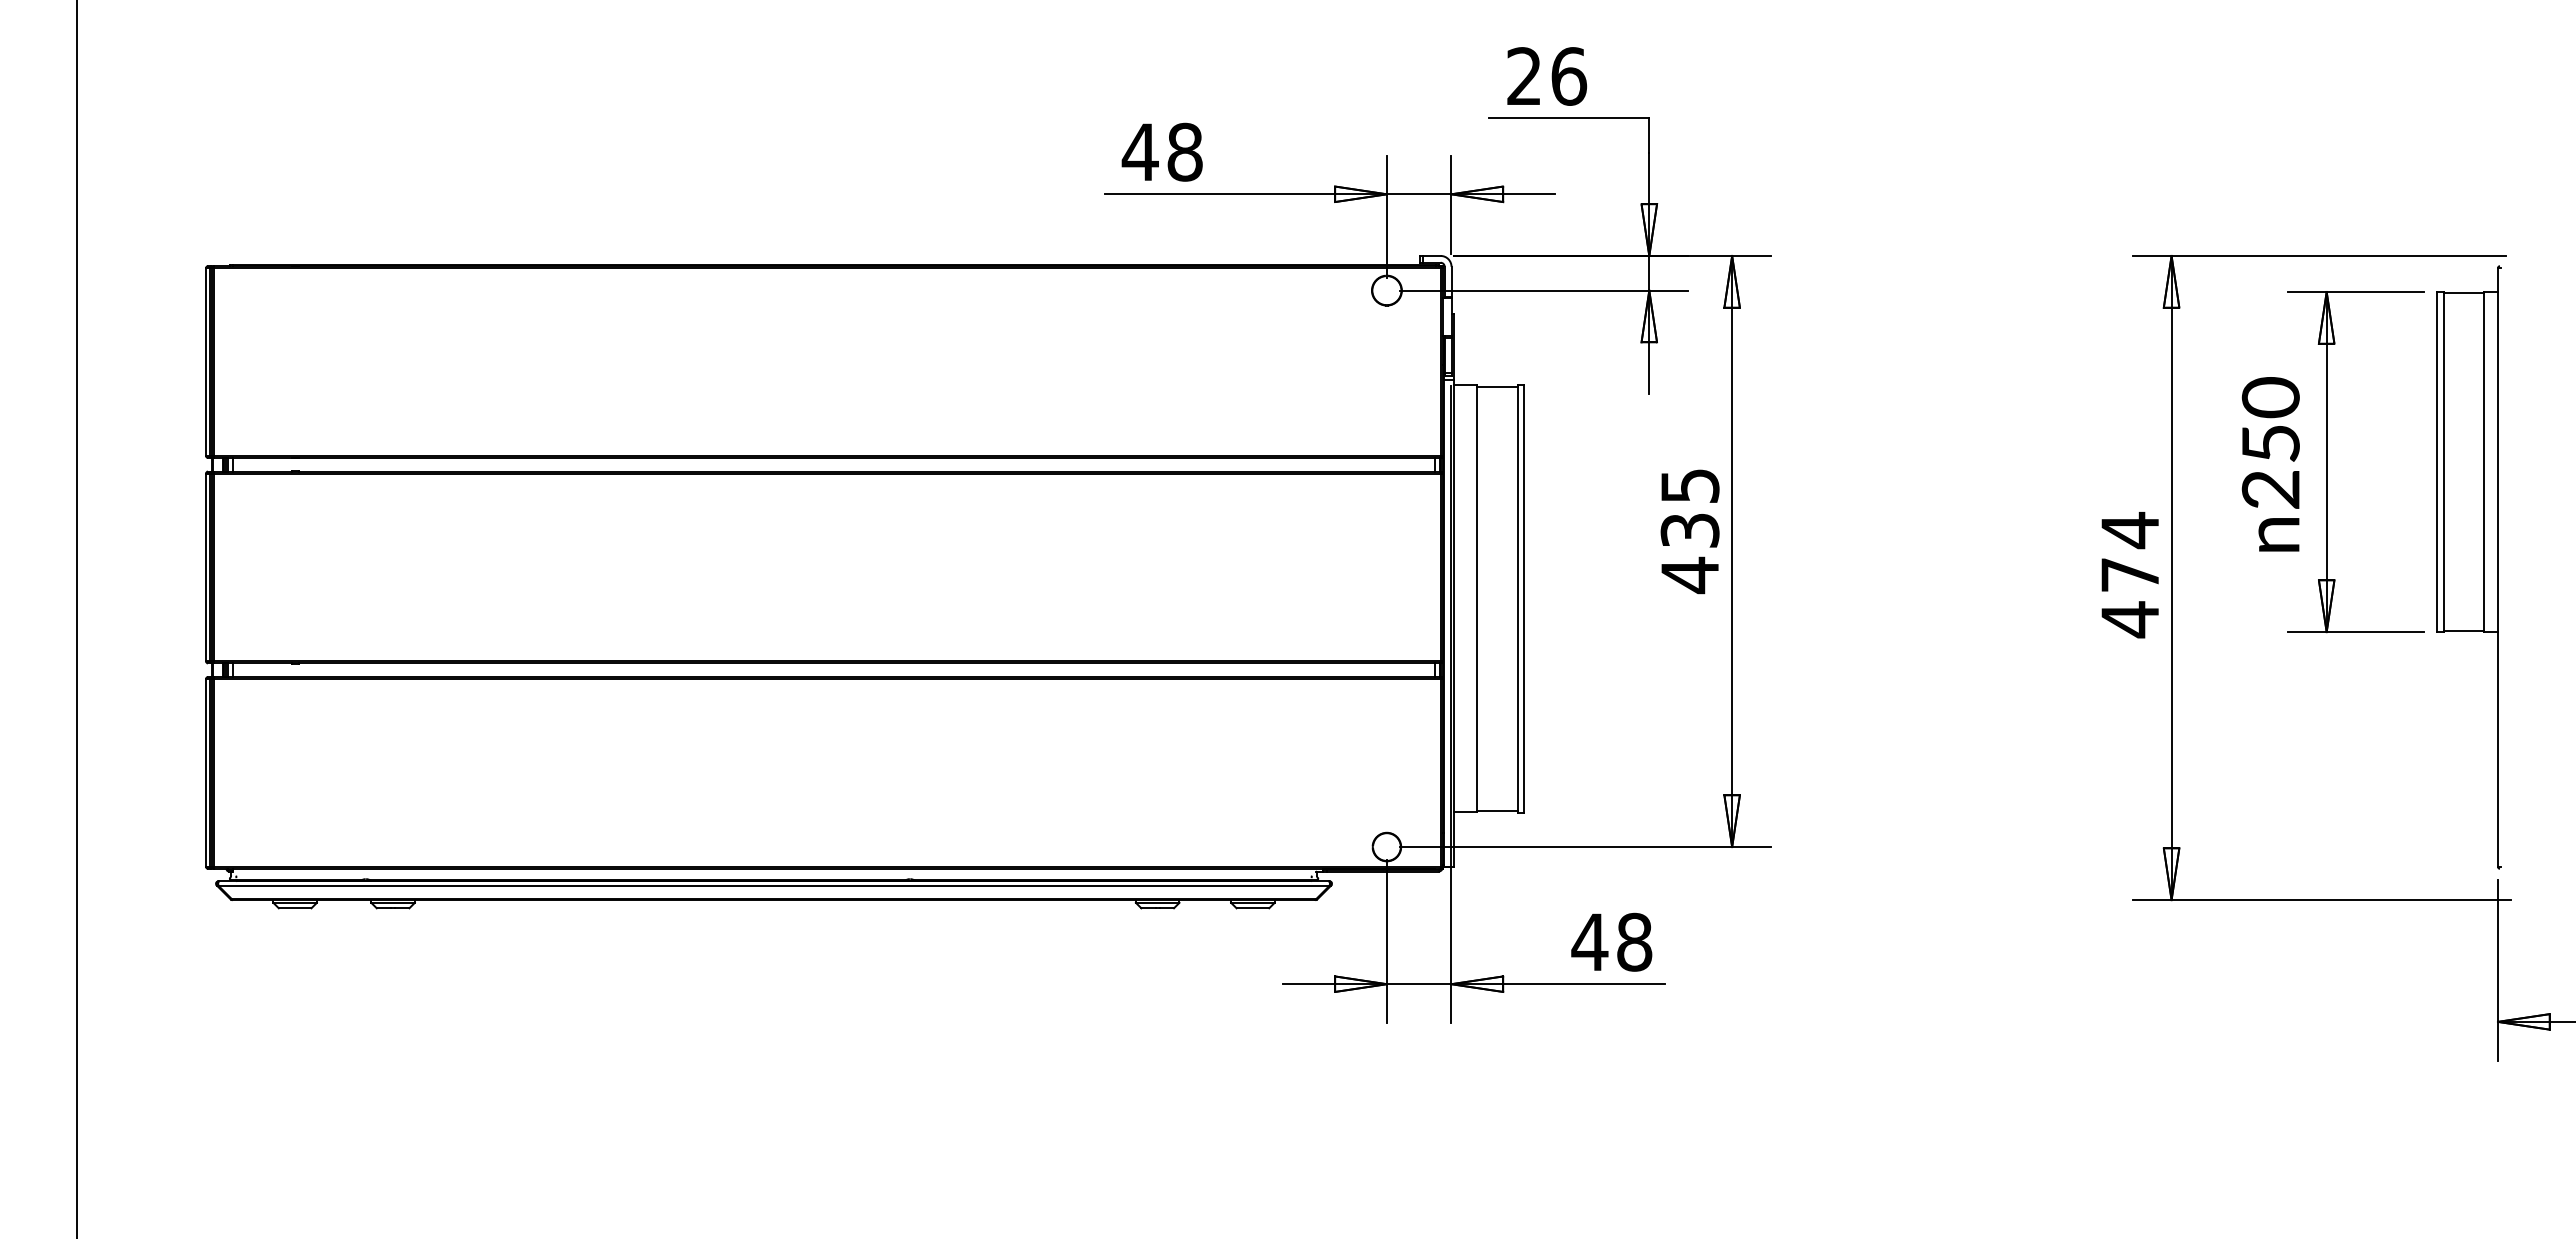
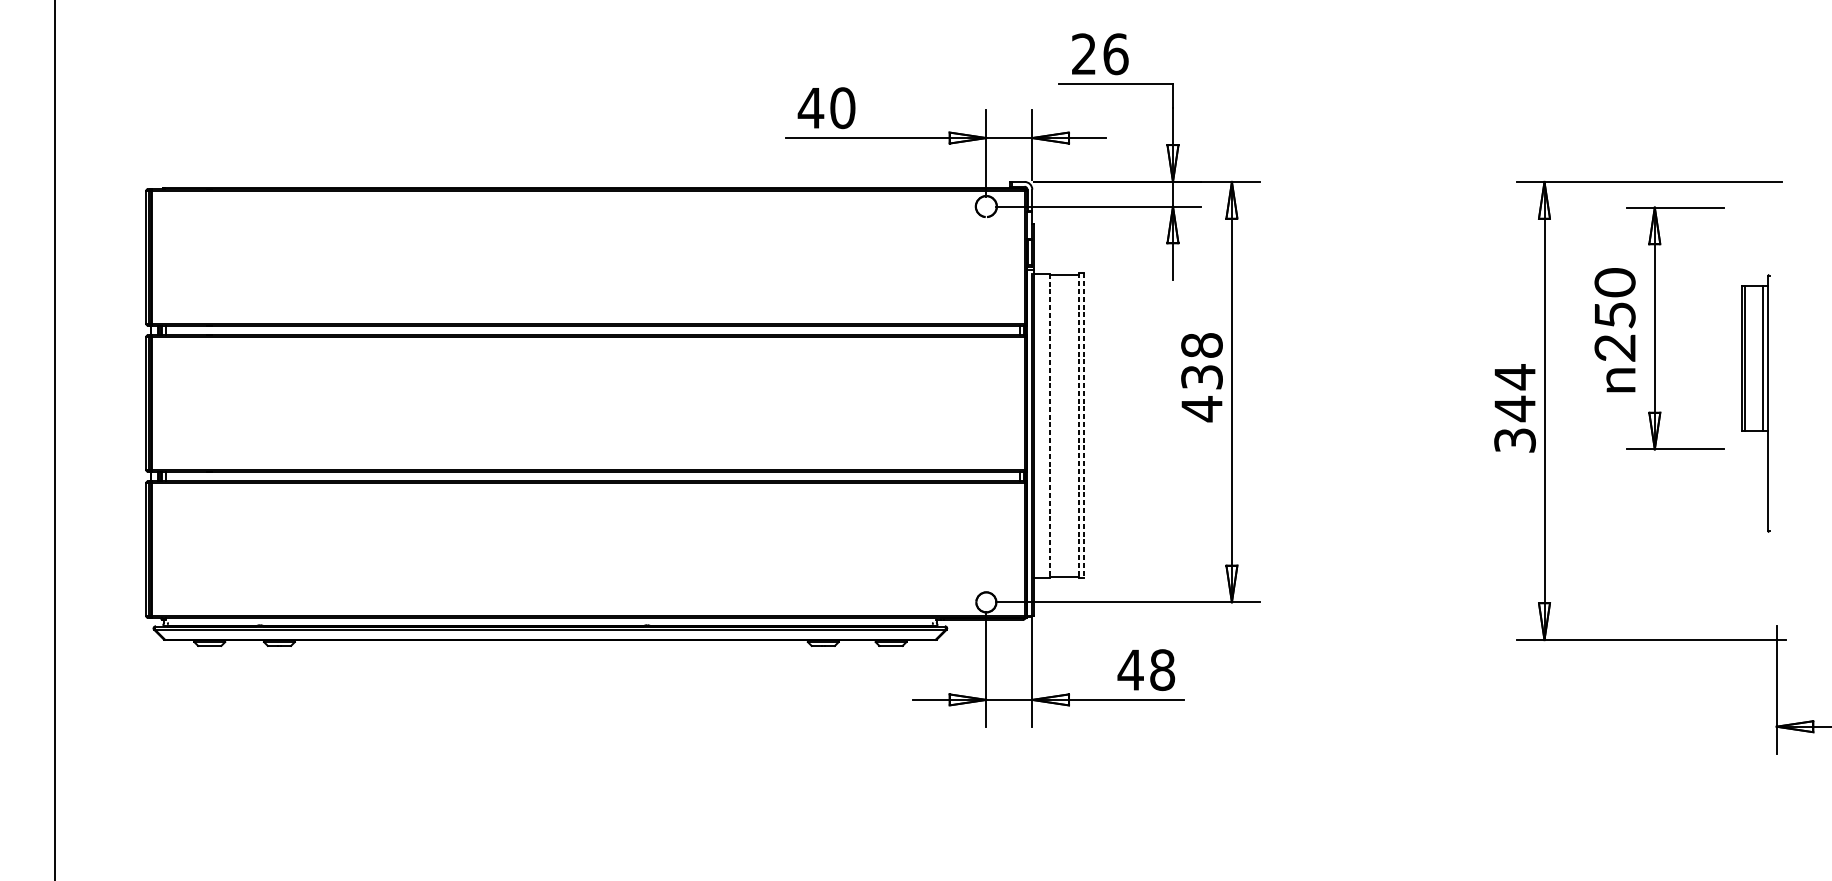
text: (1184, 152) -> (842, 108), 48 -> 40
text: (1689, 485) -> (1201, 345), 435 -> 438
part: (2468, 567) -> (1755, 403), size x0.6
text: (2129, 597) -> (1514, 424), 474 -> 344
line: (1476, 598) -> (1050, 425), solid -> dashed
line: (1517, 599) -> (1079, 426), solid -> dashed
line: (1524, 599) -> (1084, 426), solid -> dashed

